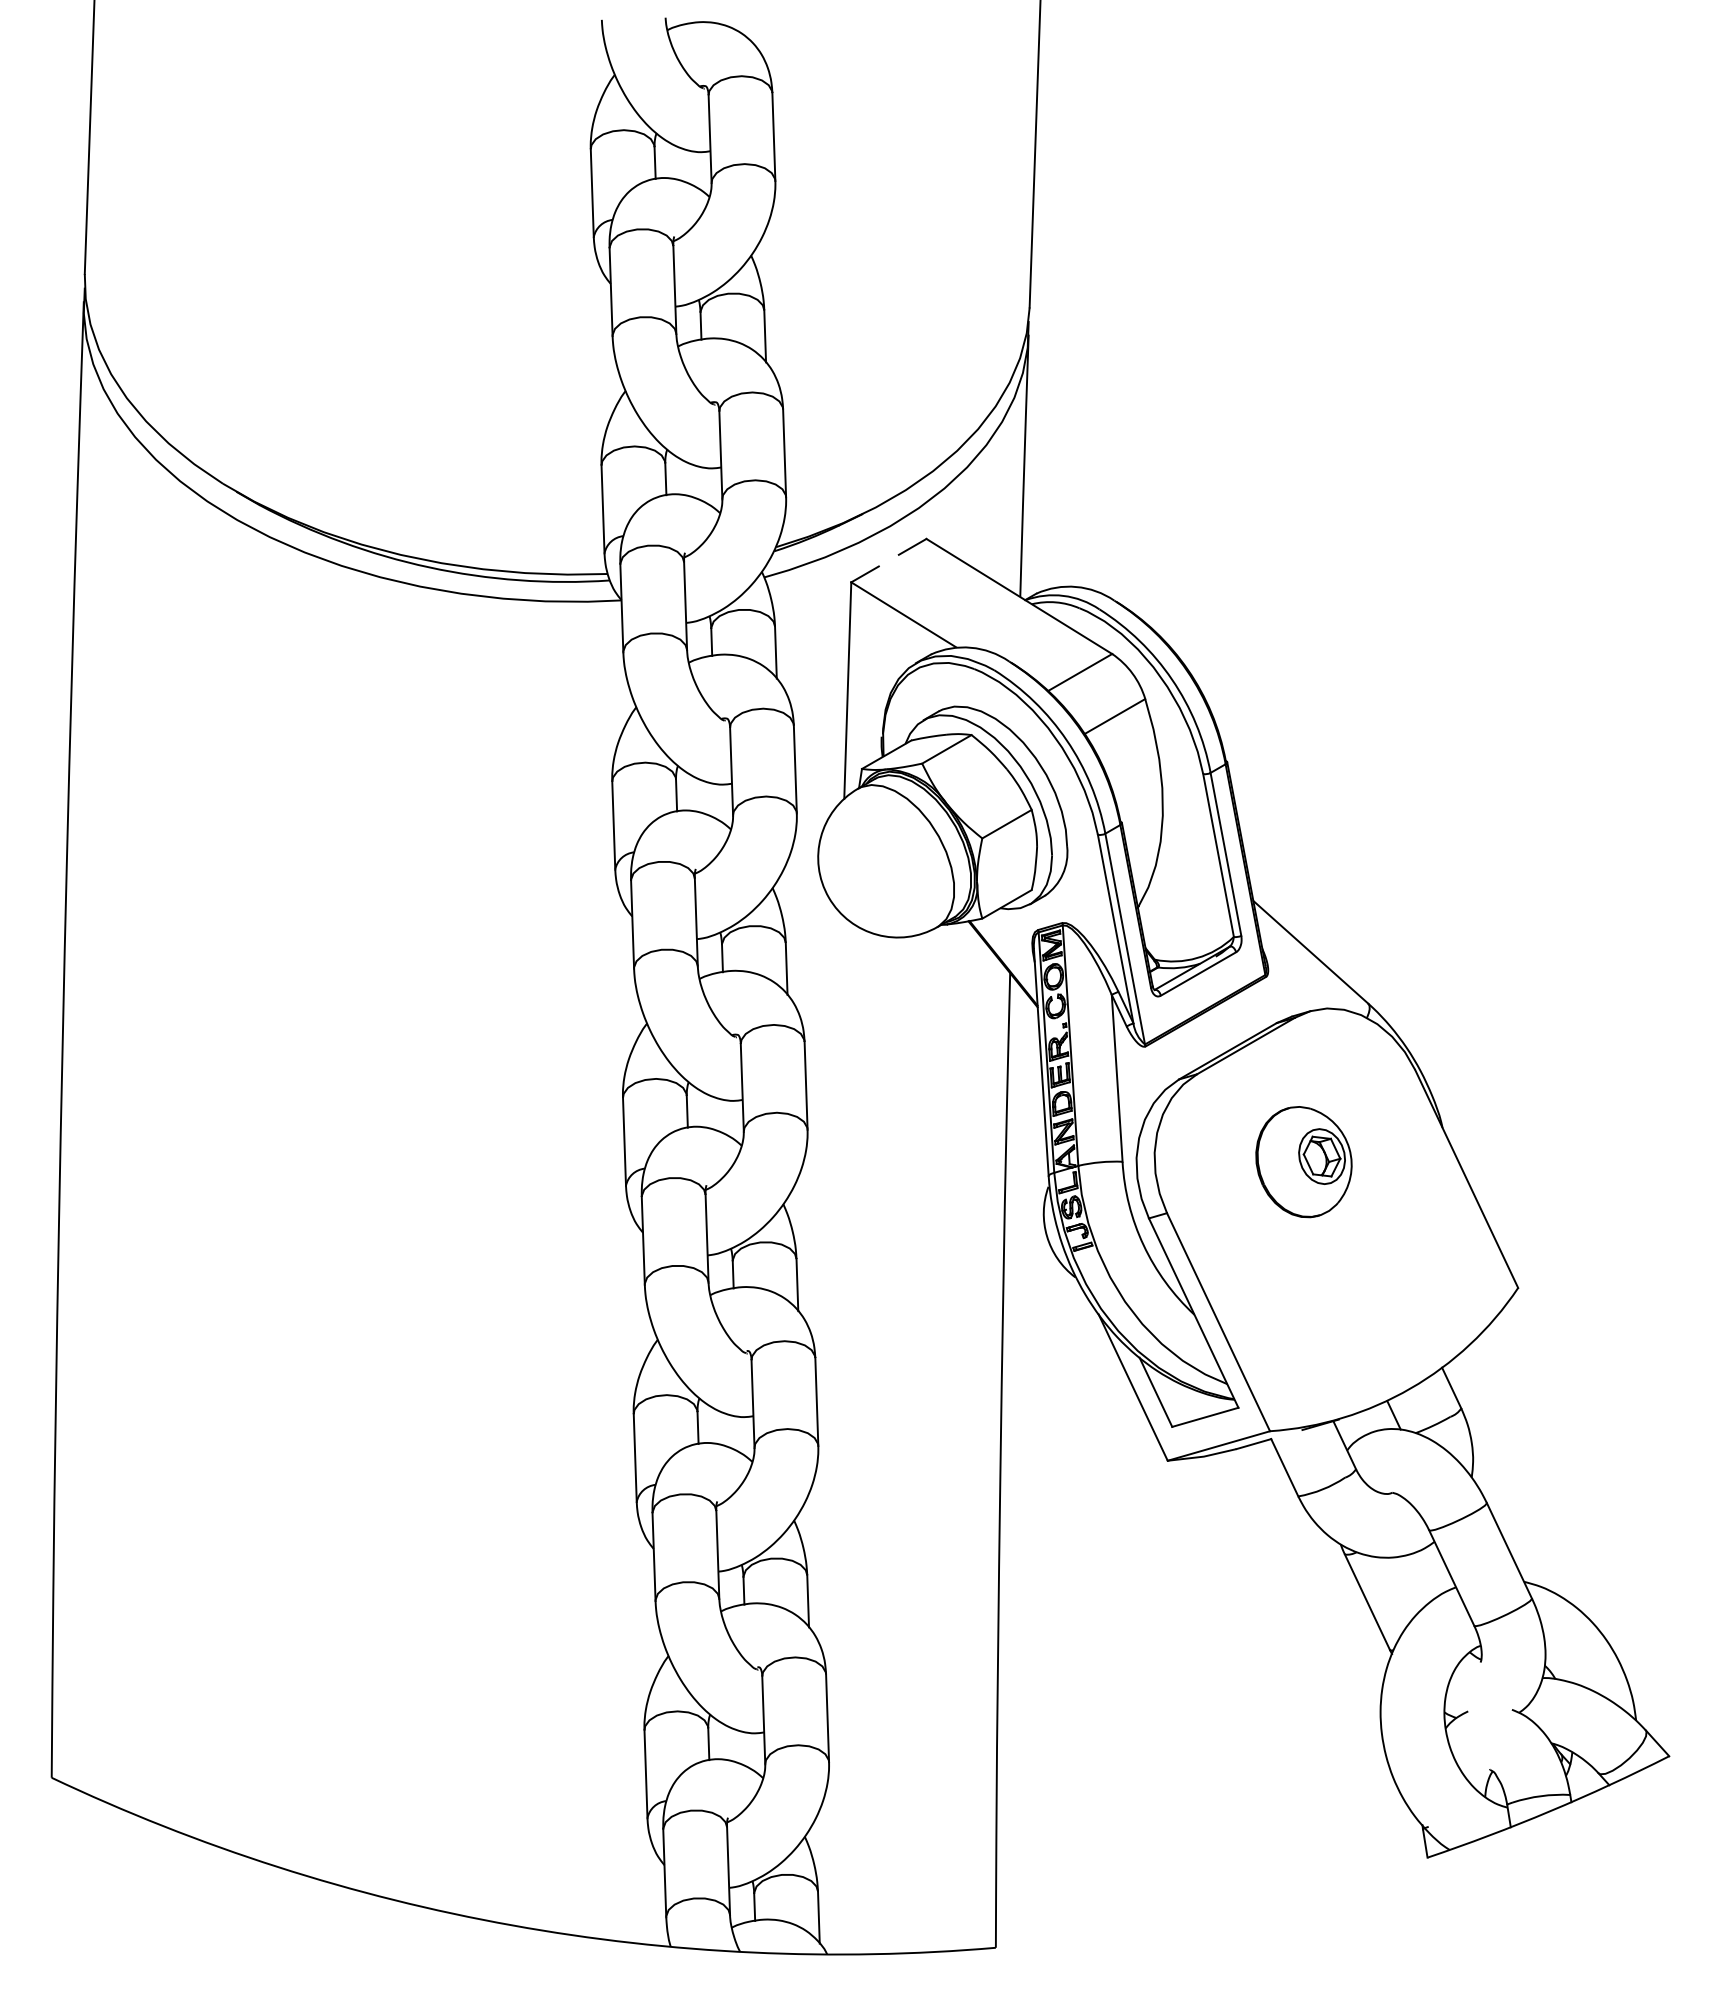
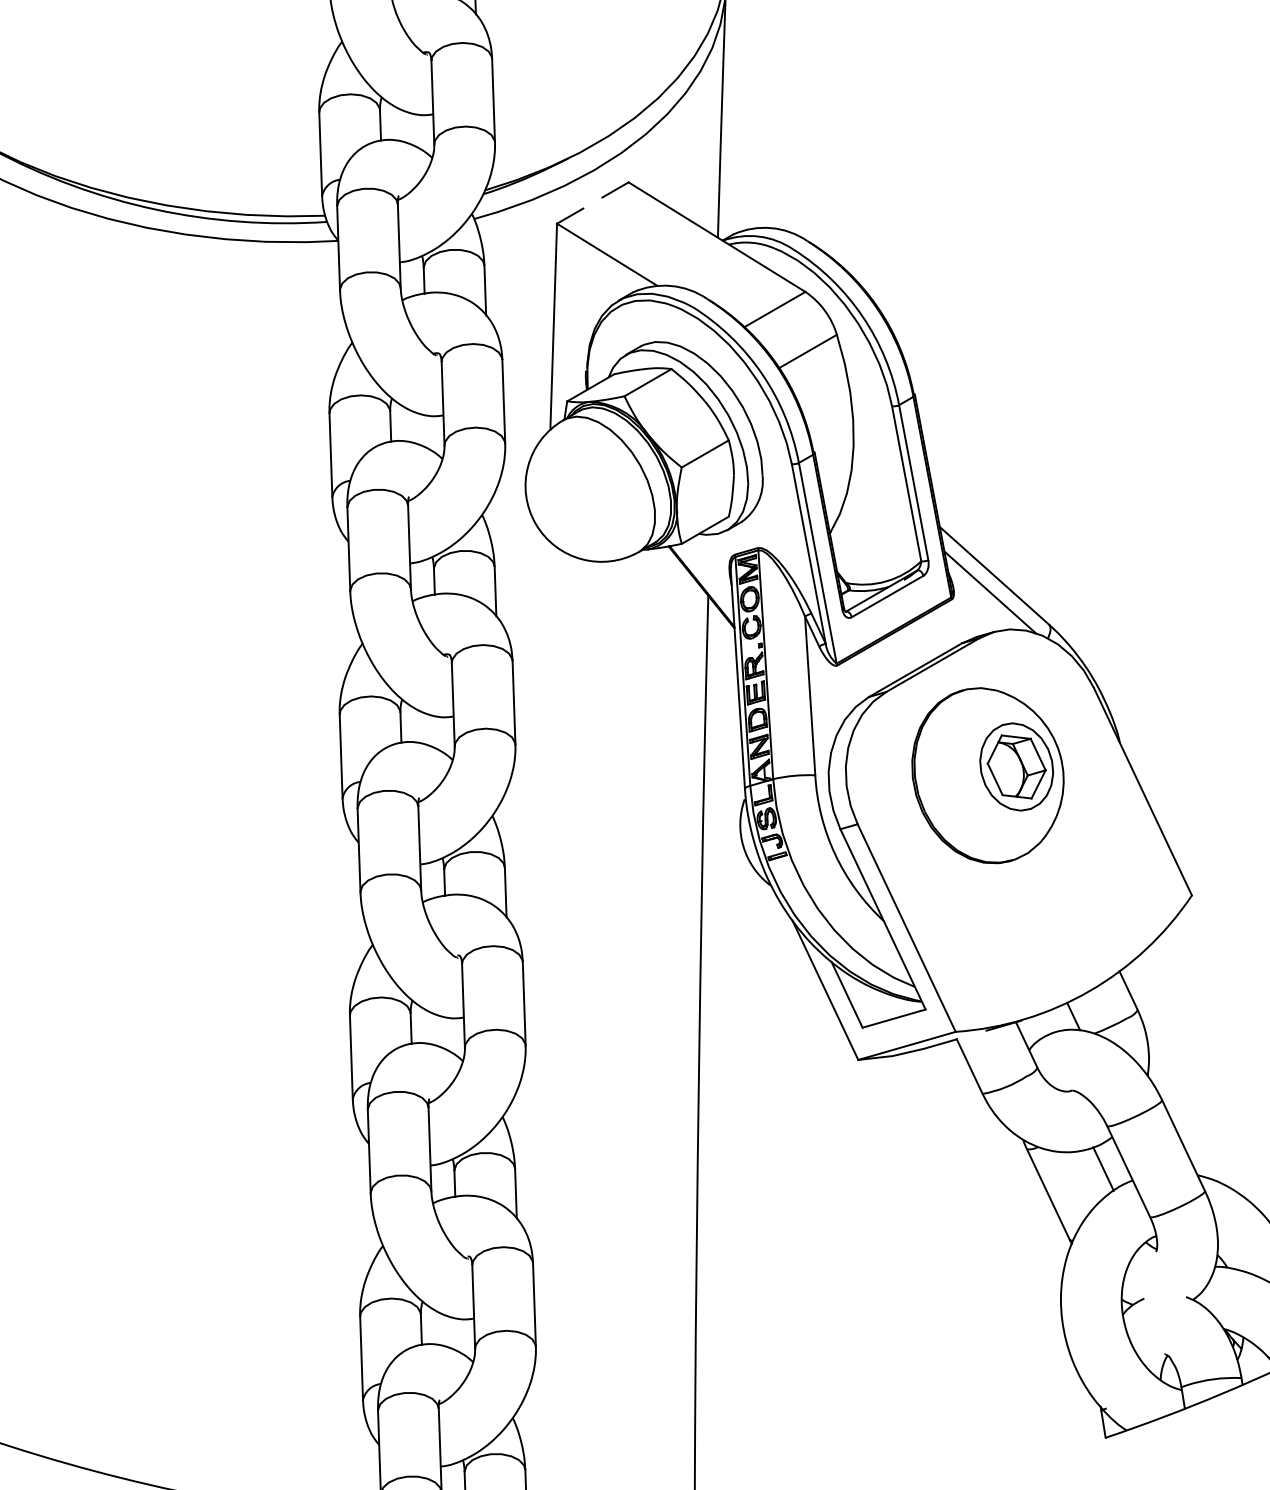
line: (1306, 969) -> (990, 592), added
part: (1303, 1161) -> (987, 775), size x1.67
line: (1425, 1575) -> (1103, 1169), added

